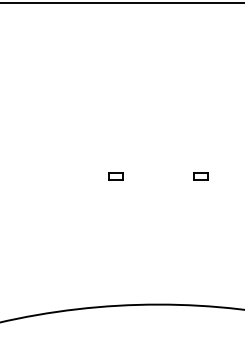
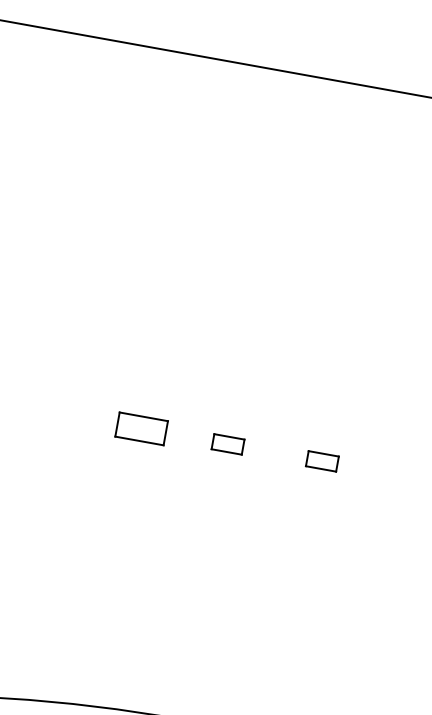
part: (115, 176) -> (139, 428), size x1.6
part: (156, 176) -> (227, 444), added

